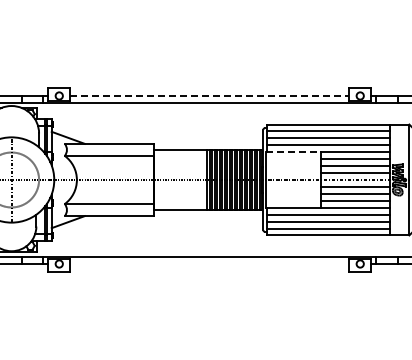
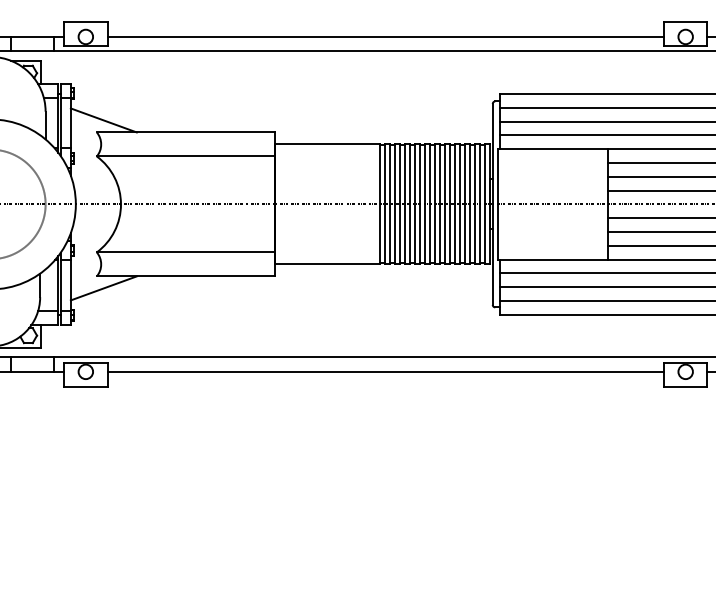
line: (209, 95) -> (385, 36), dashed -> solid
line: (293, 152) -> (552, 149), dashed -> solid
line: (209, 264) -> (385, 372), added

